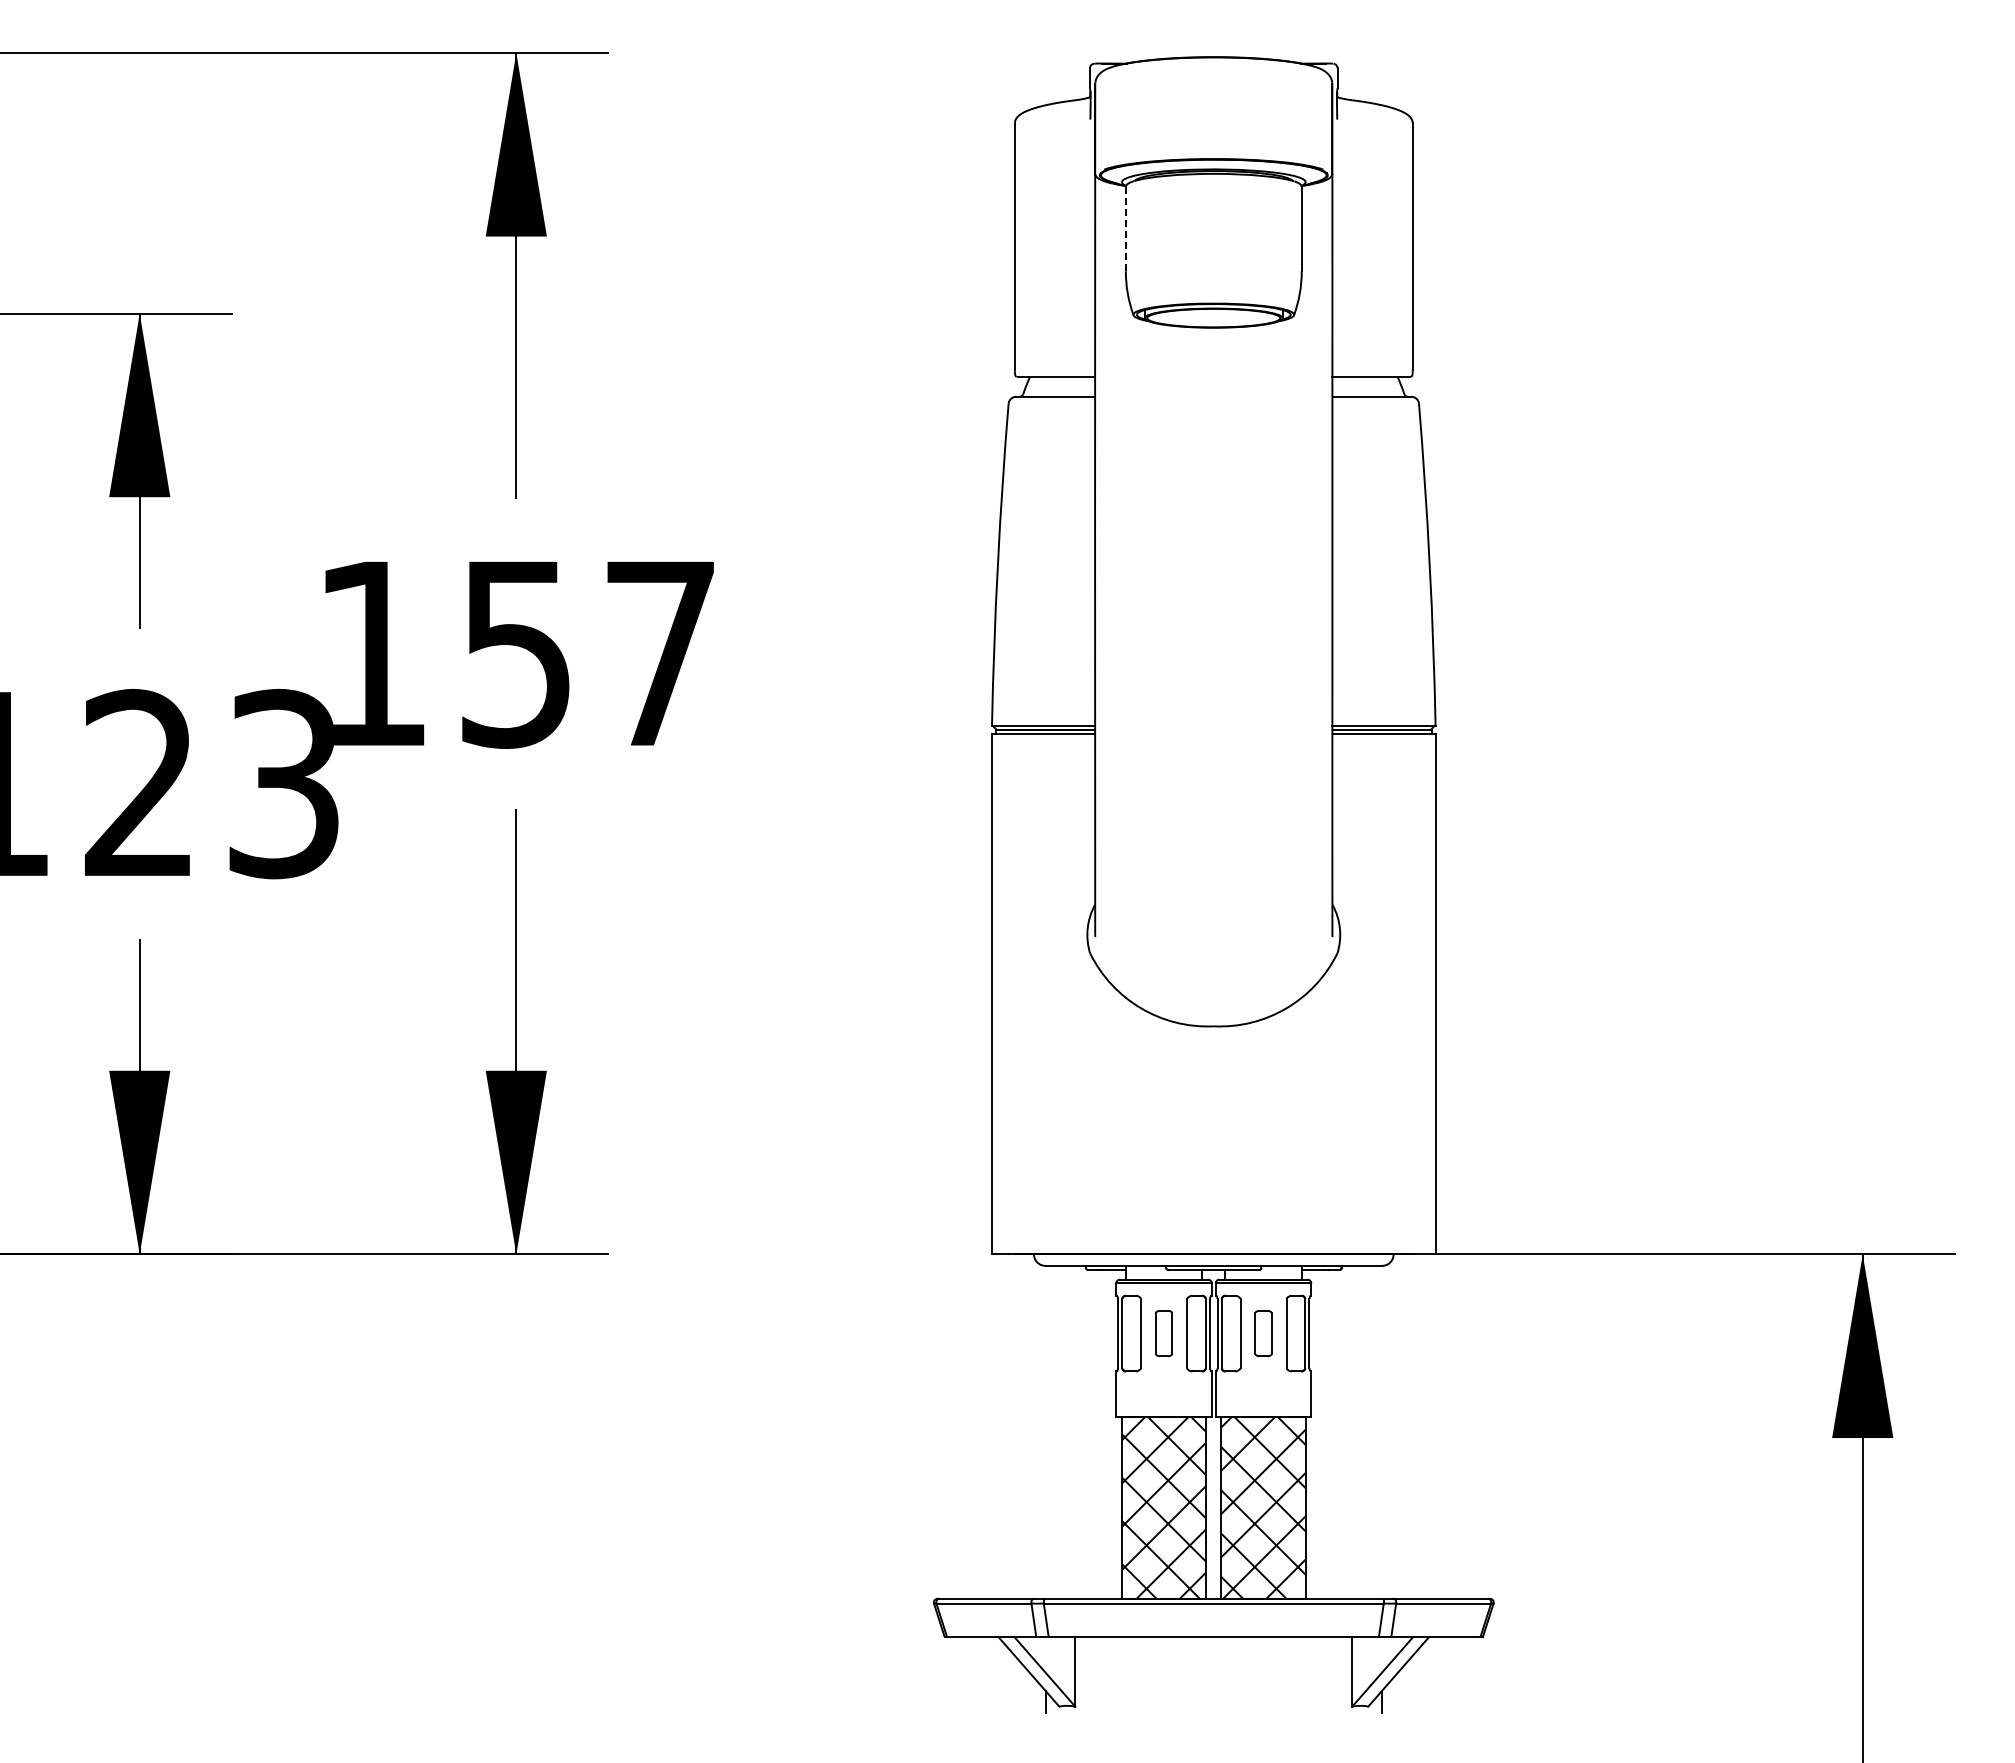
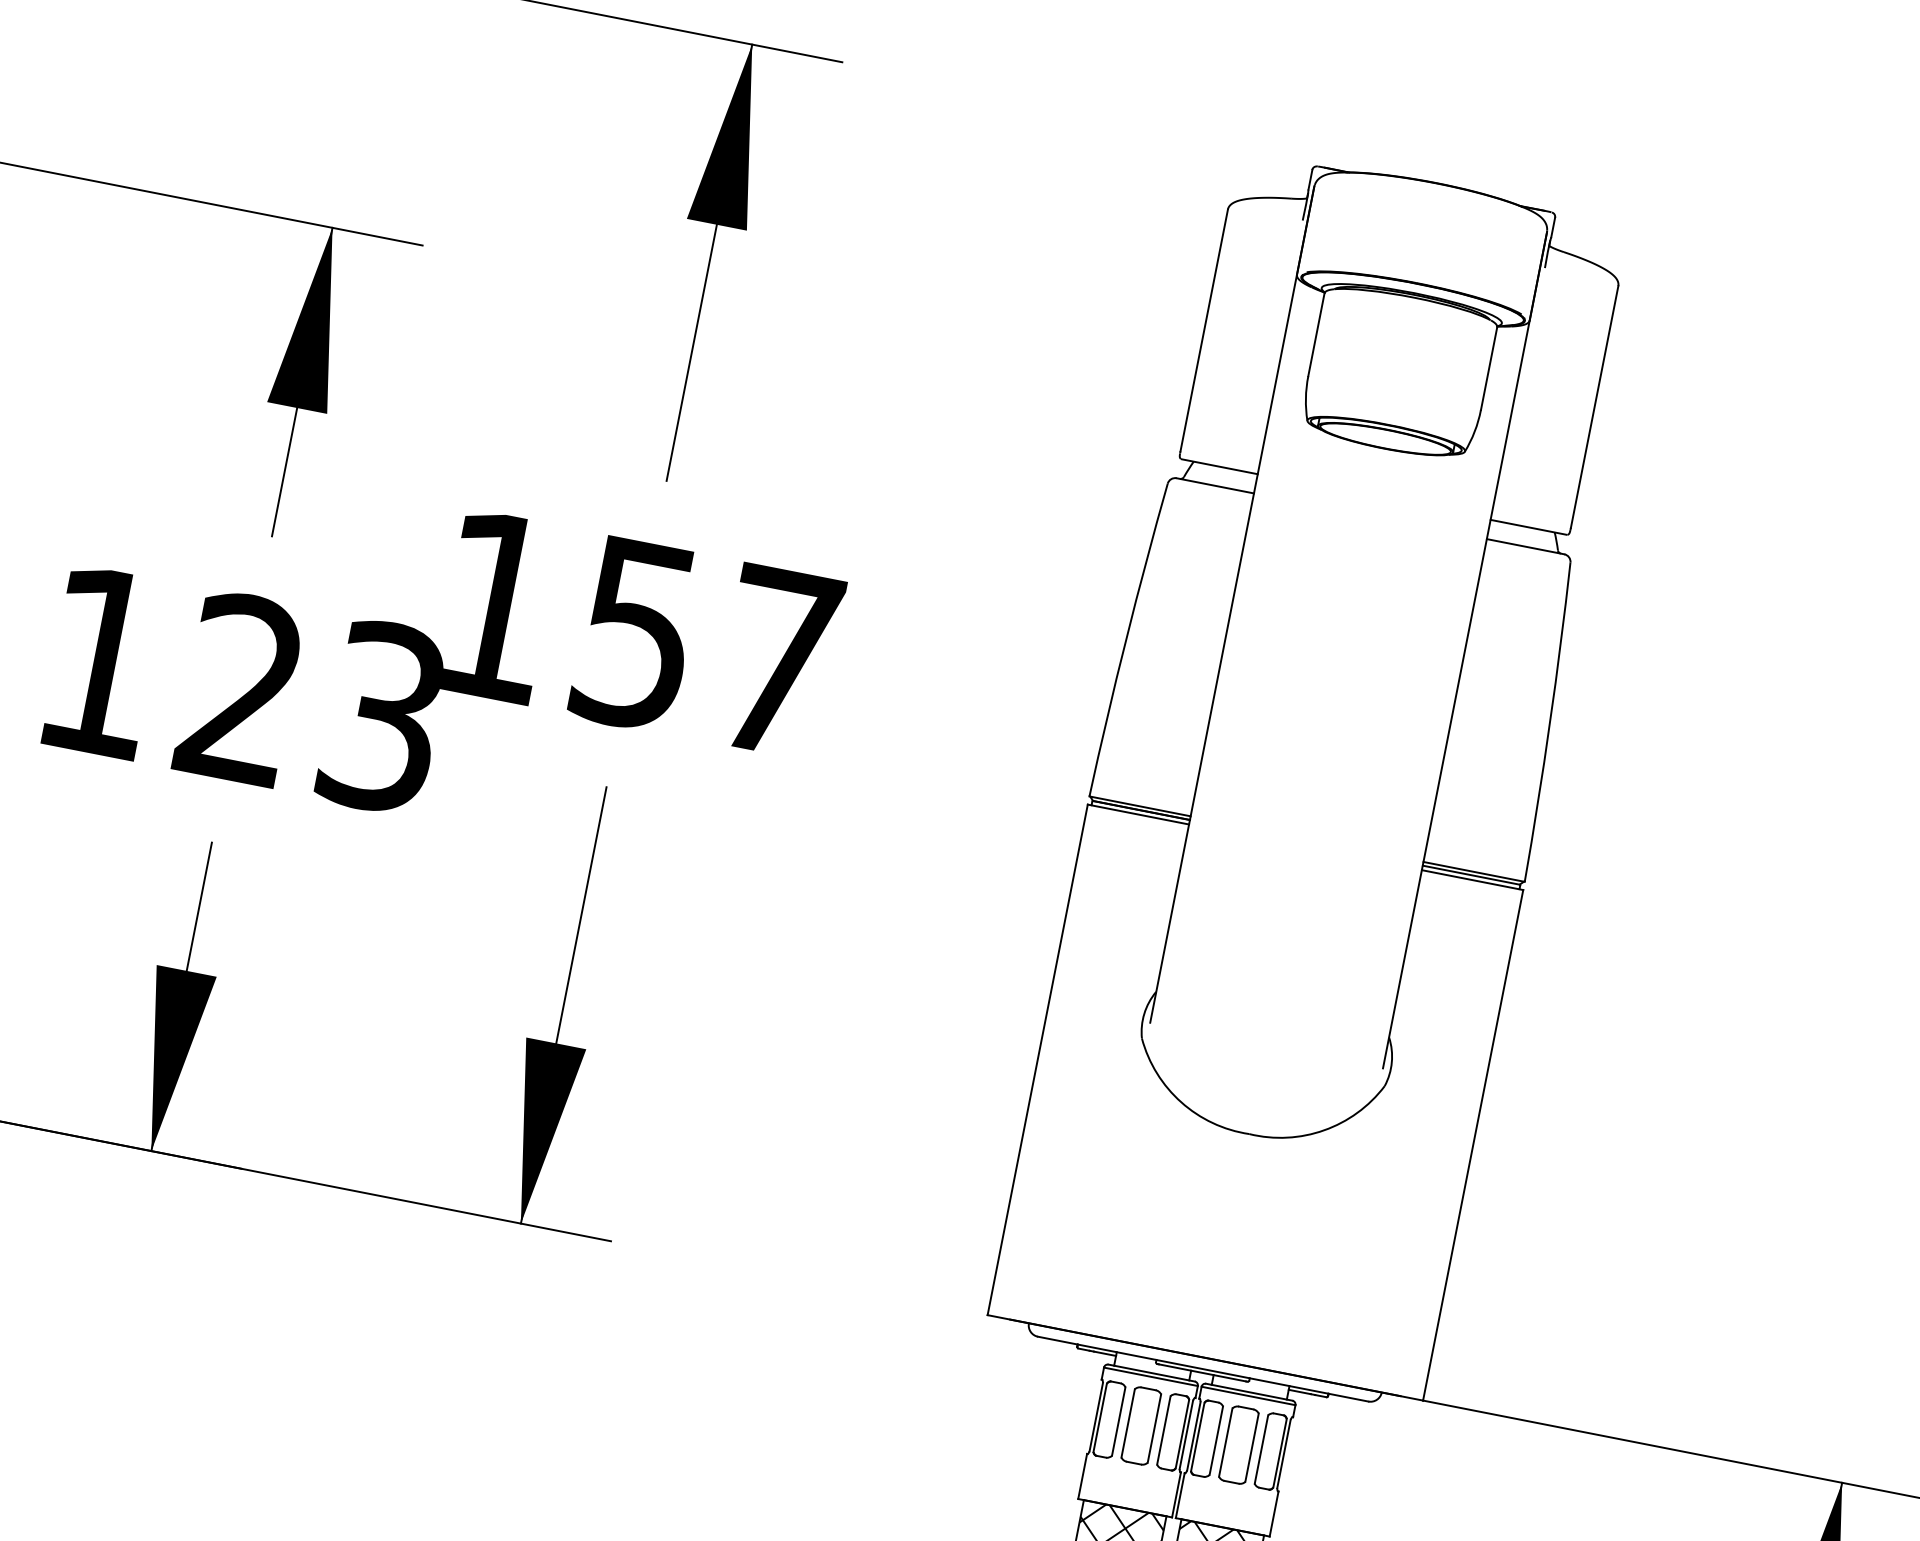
line: (1125, 229) -> (1316, 335), dashed -> solid
part: (1163, 1333) -> (1140, 1425), size x1.67
part: (1263, 1333) -> (1238, 1445), size x1.67

